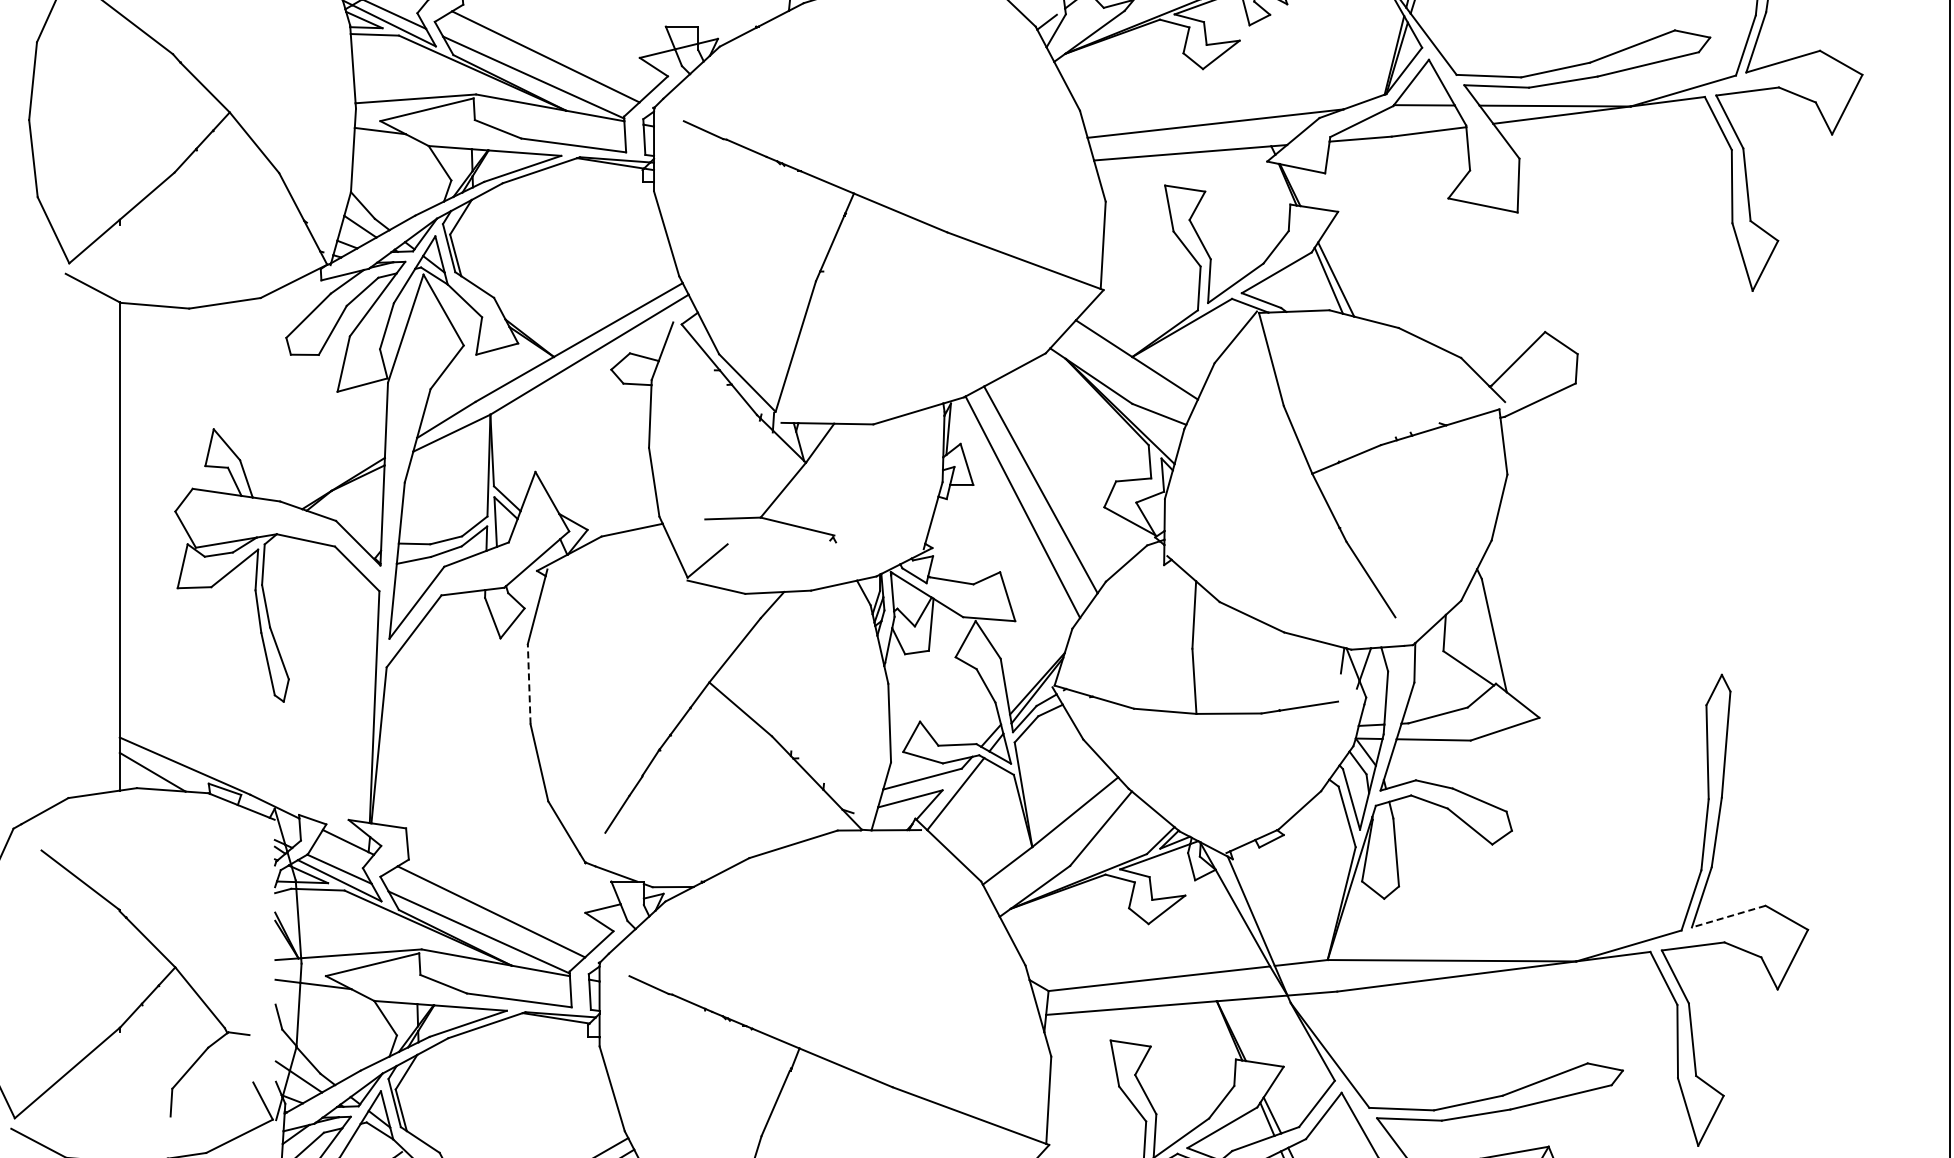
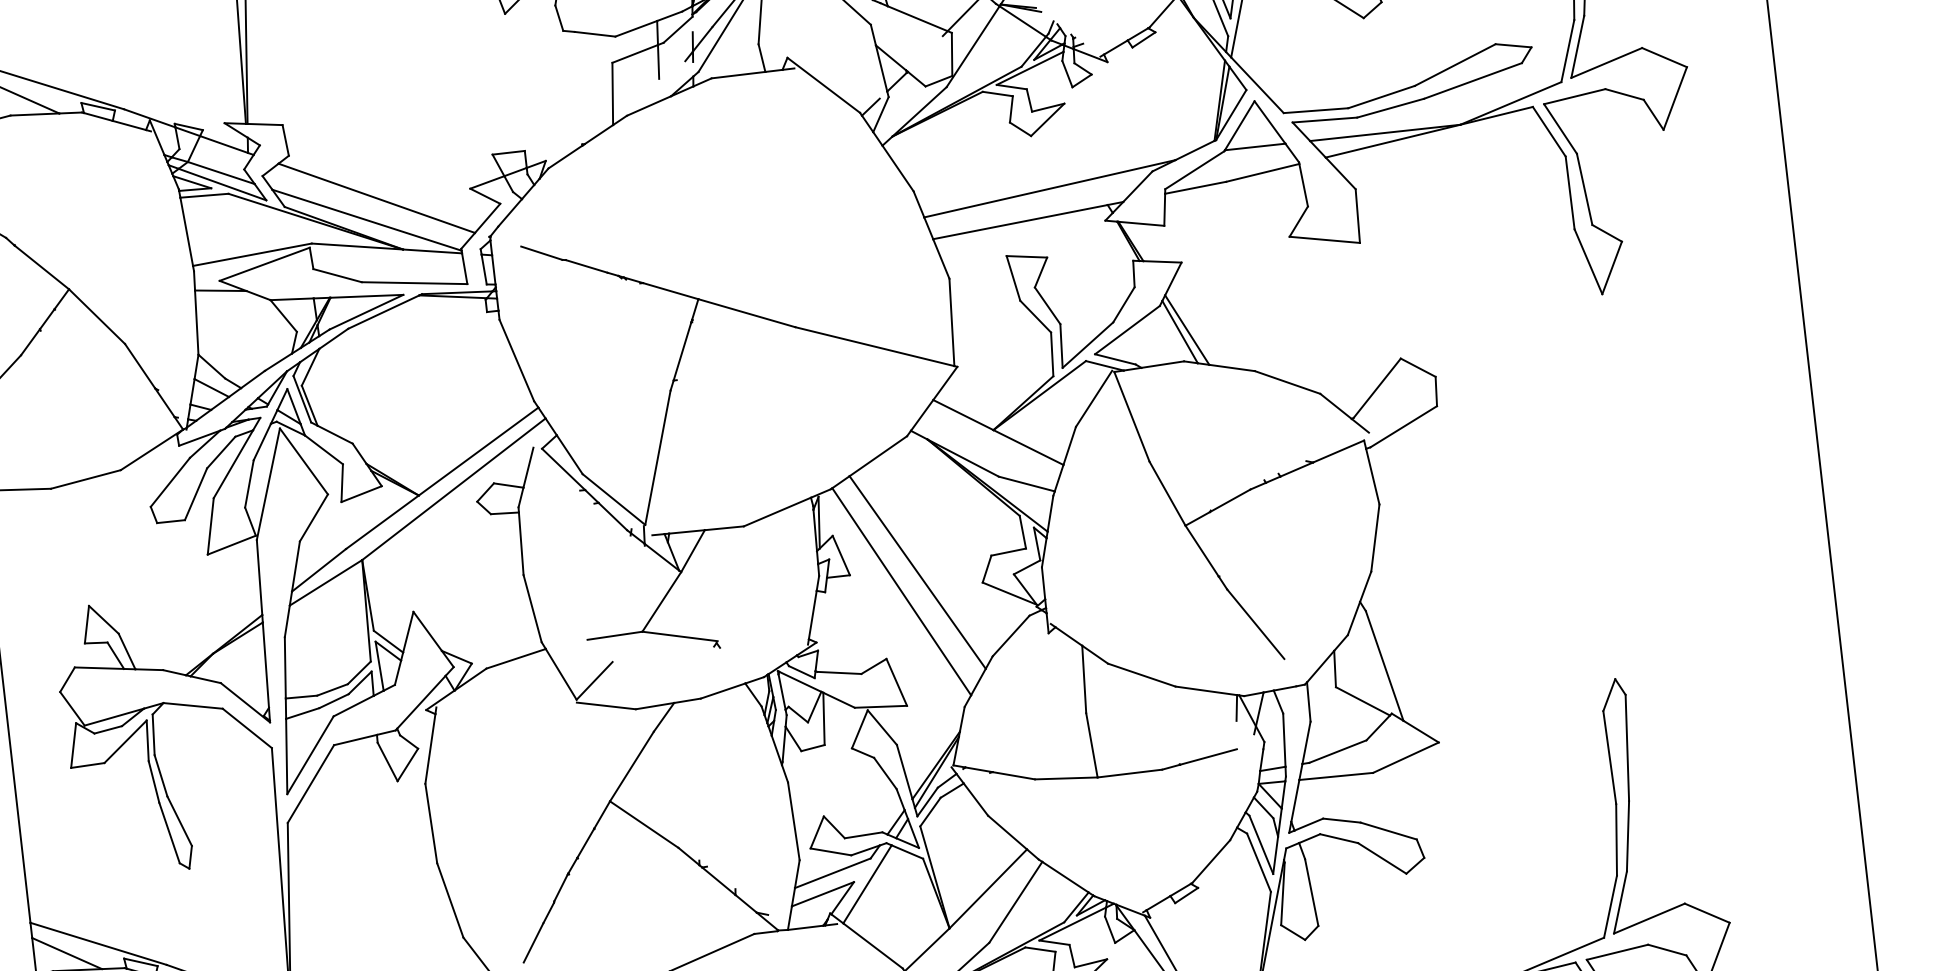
line: (529, 683) -> (431, 822), dashed -> solid
line: (1728, 916) -> (1649, 918), dashed -> solid

